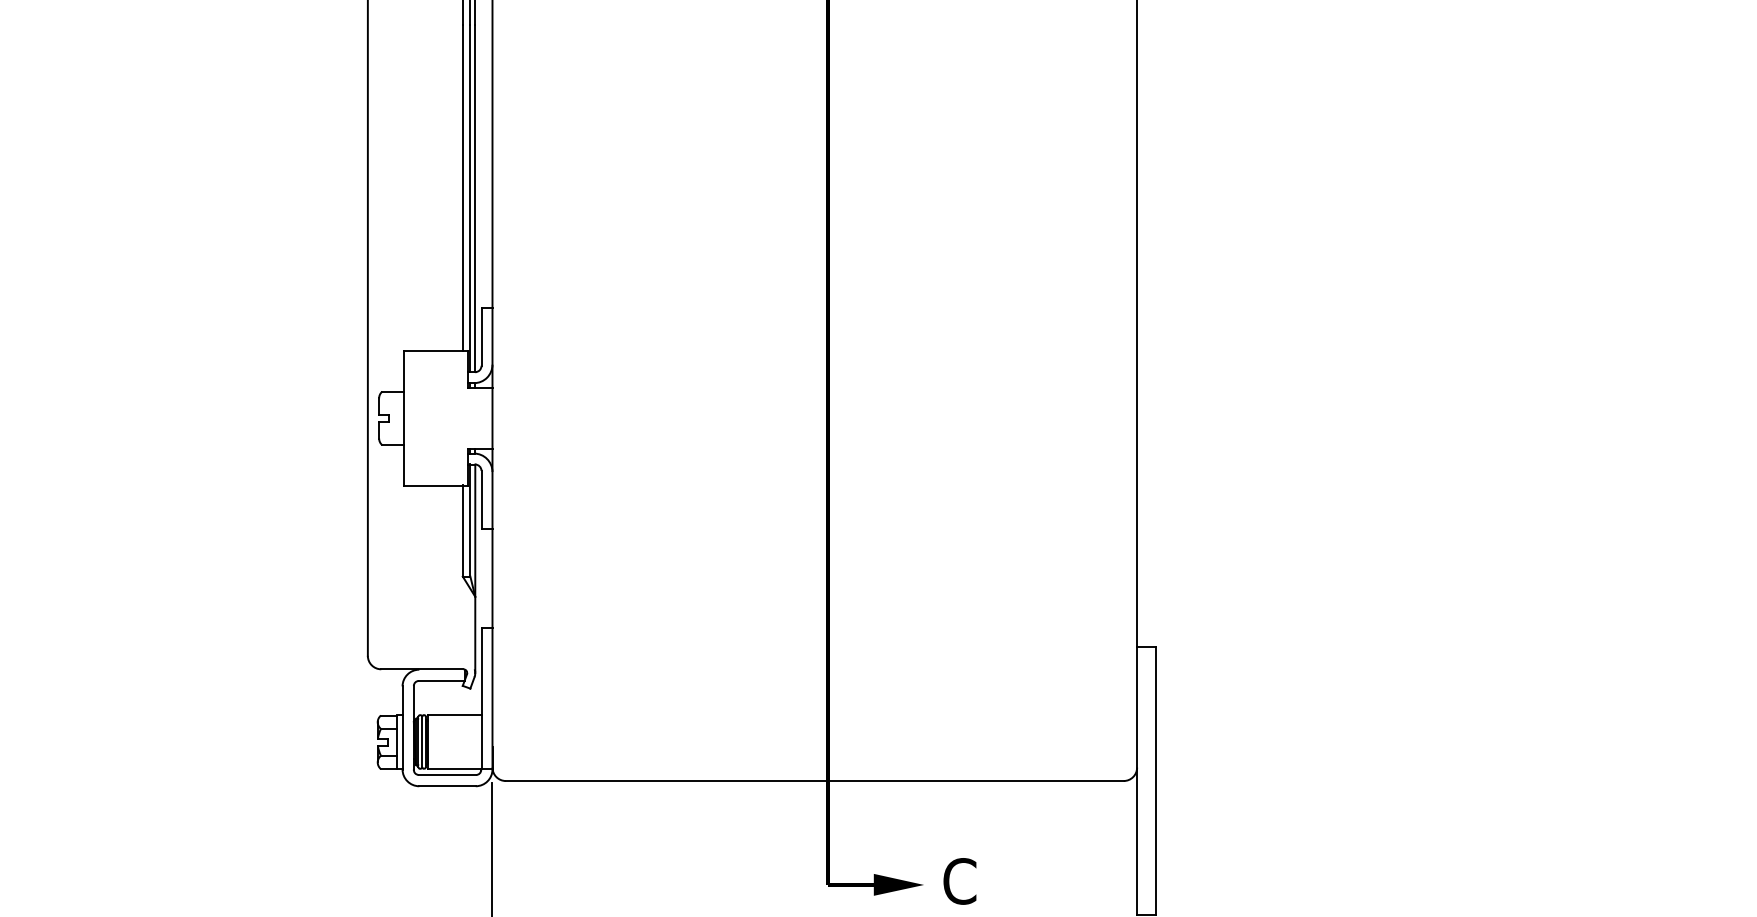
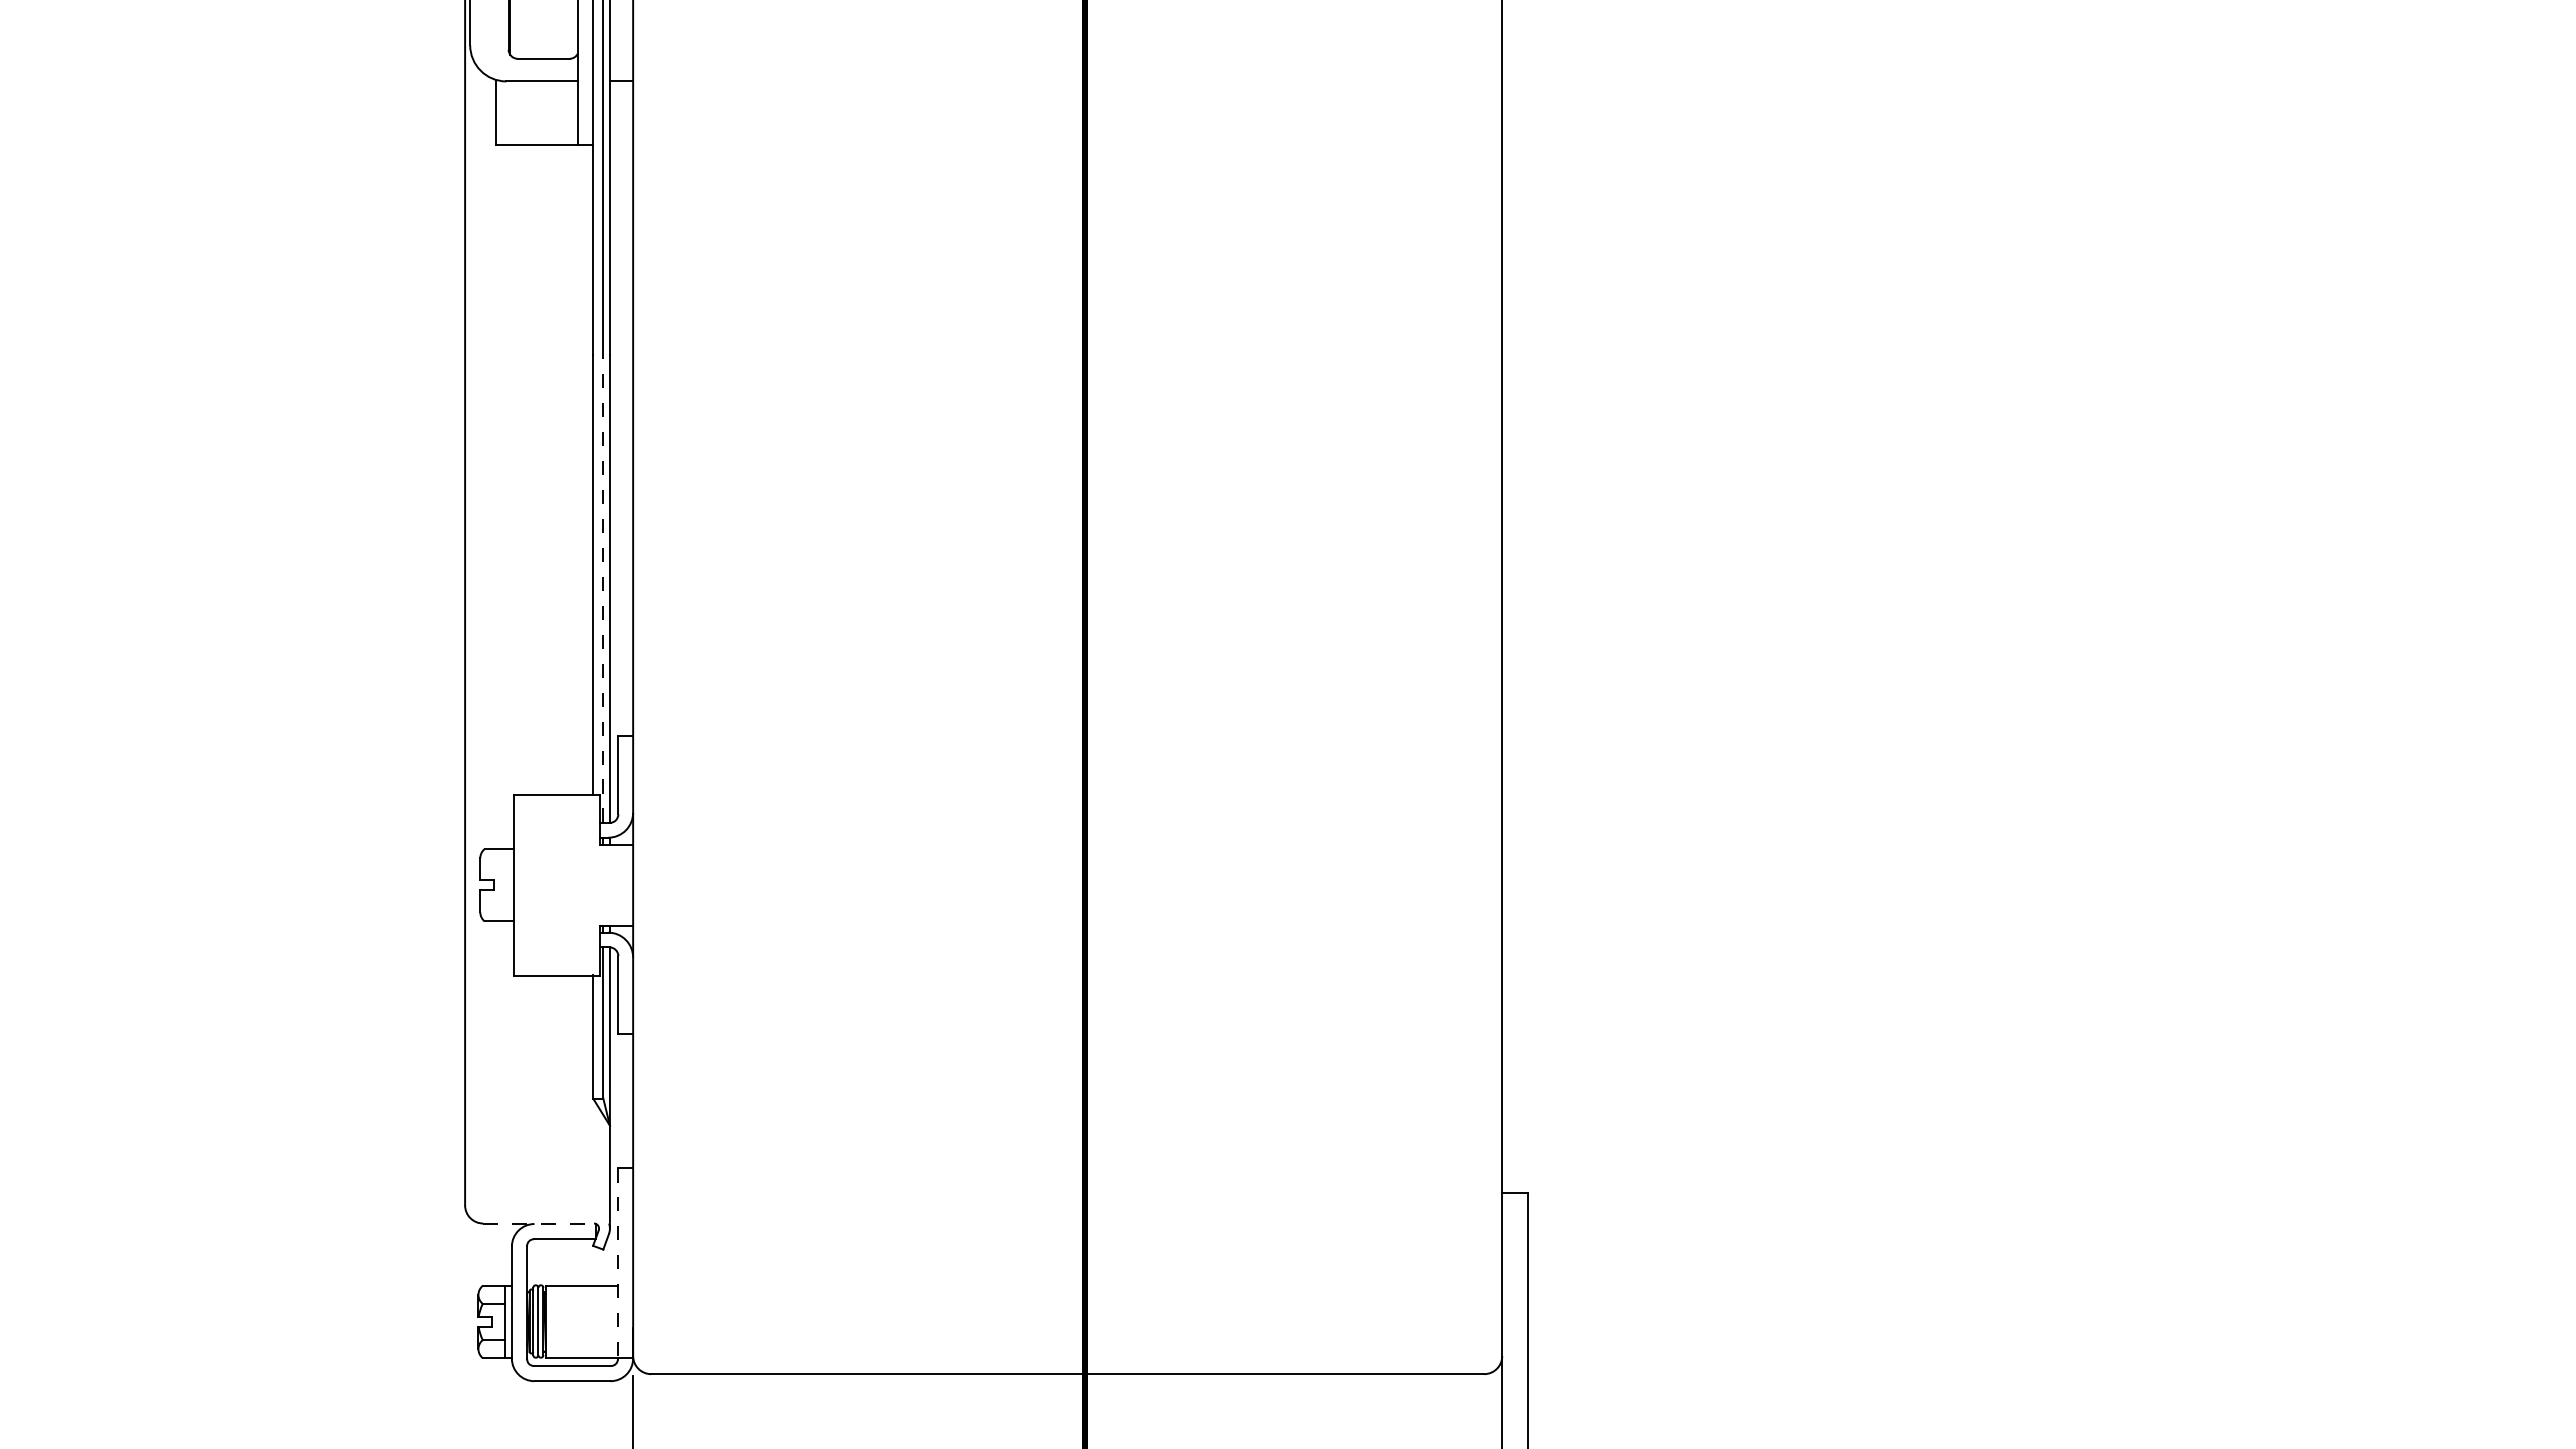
line: (470, 198) -> (603, 588), solid -> dashed
line: (423, 669) -> (539, 1223), solid -> dashed
line: (481, 698) -> (618, 1263), solid -> dashed

